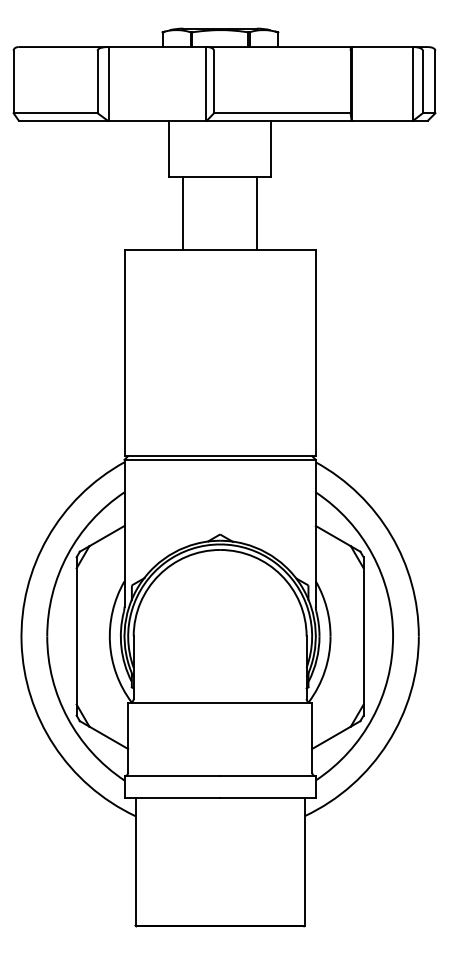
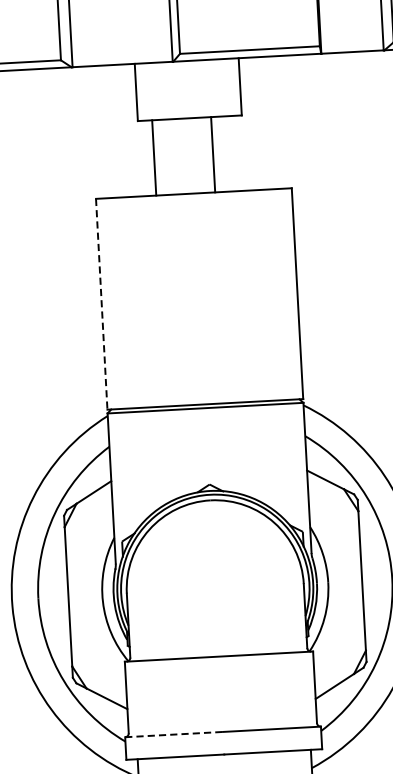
line: (256, 213) -> (212, 154), moved
line: (124, 353) -> (101, 304), solid -> dashed
line: (172, 776) -> (174, 734), solid -> dashed

